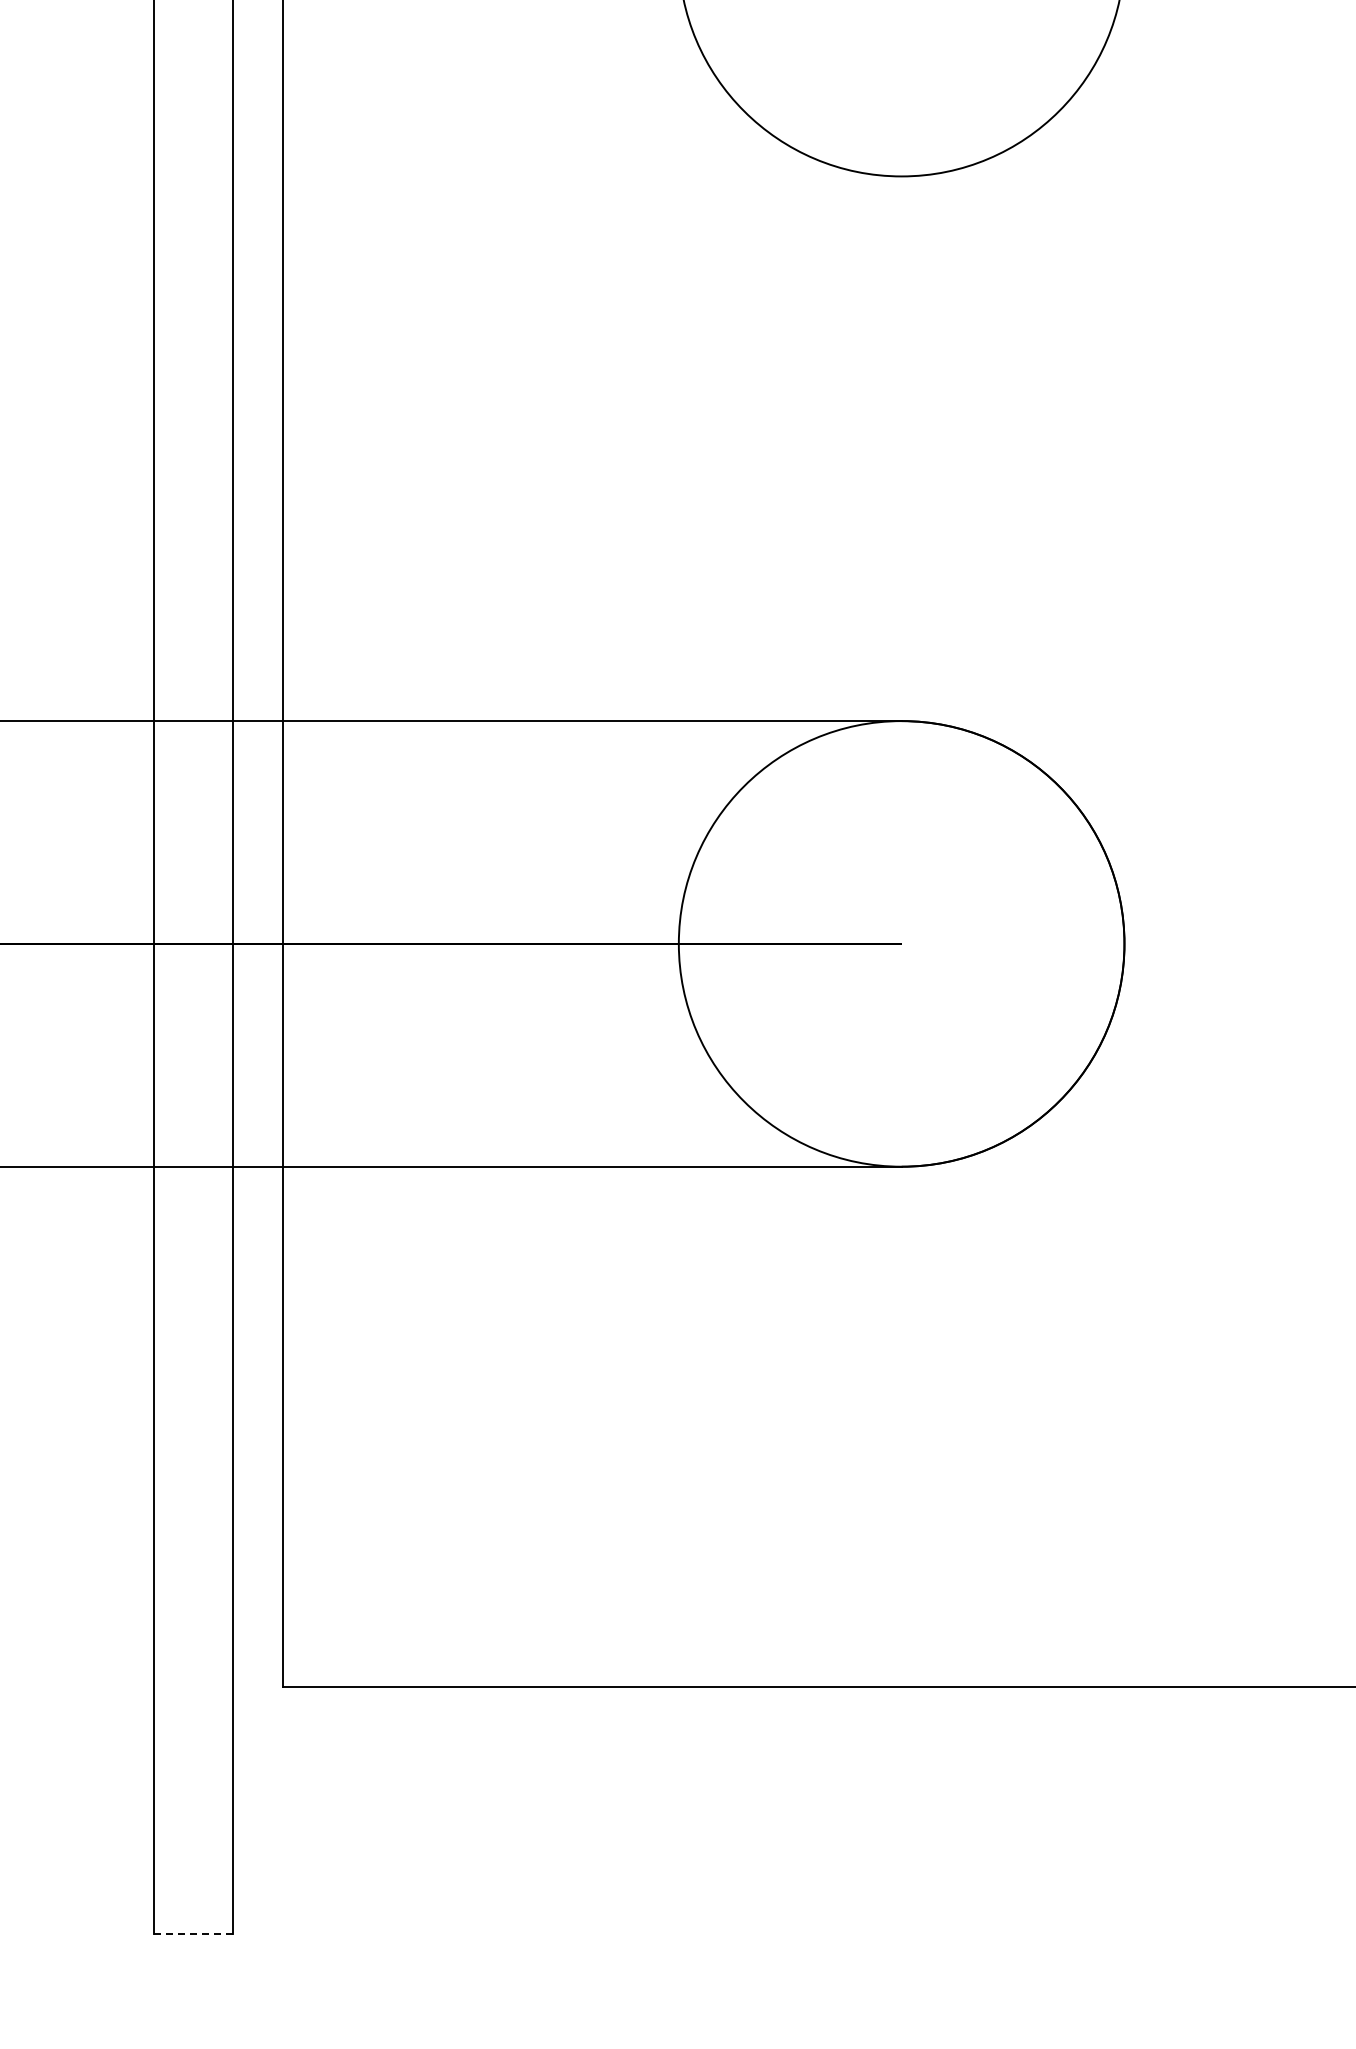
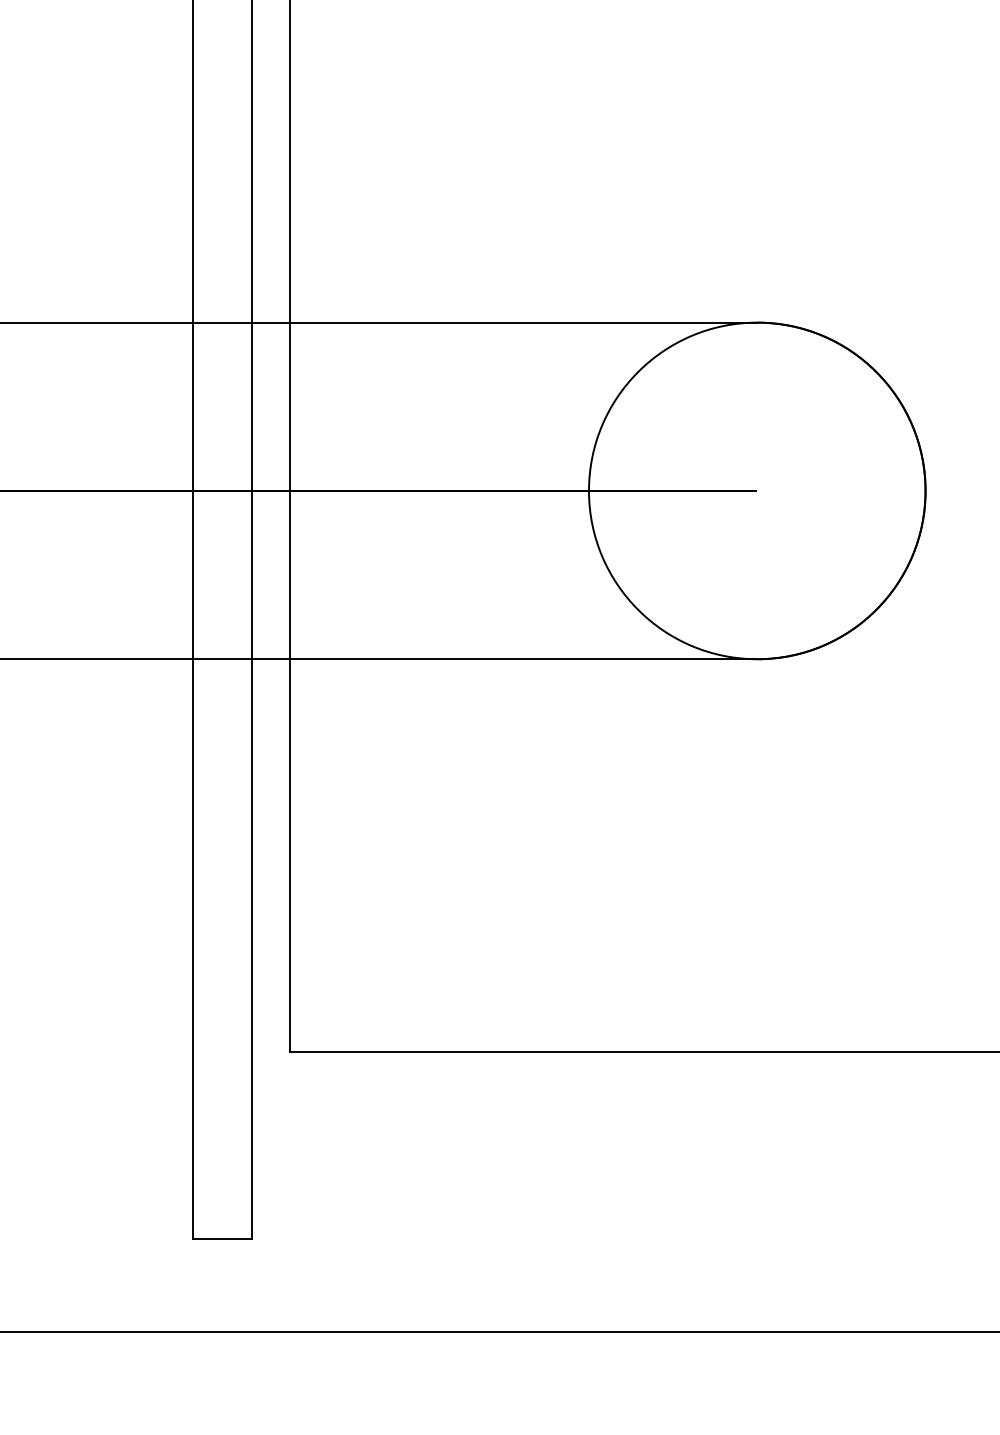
line: (193, 1934) -> (222, 1239), dashed -> solid

